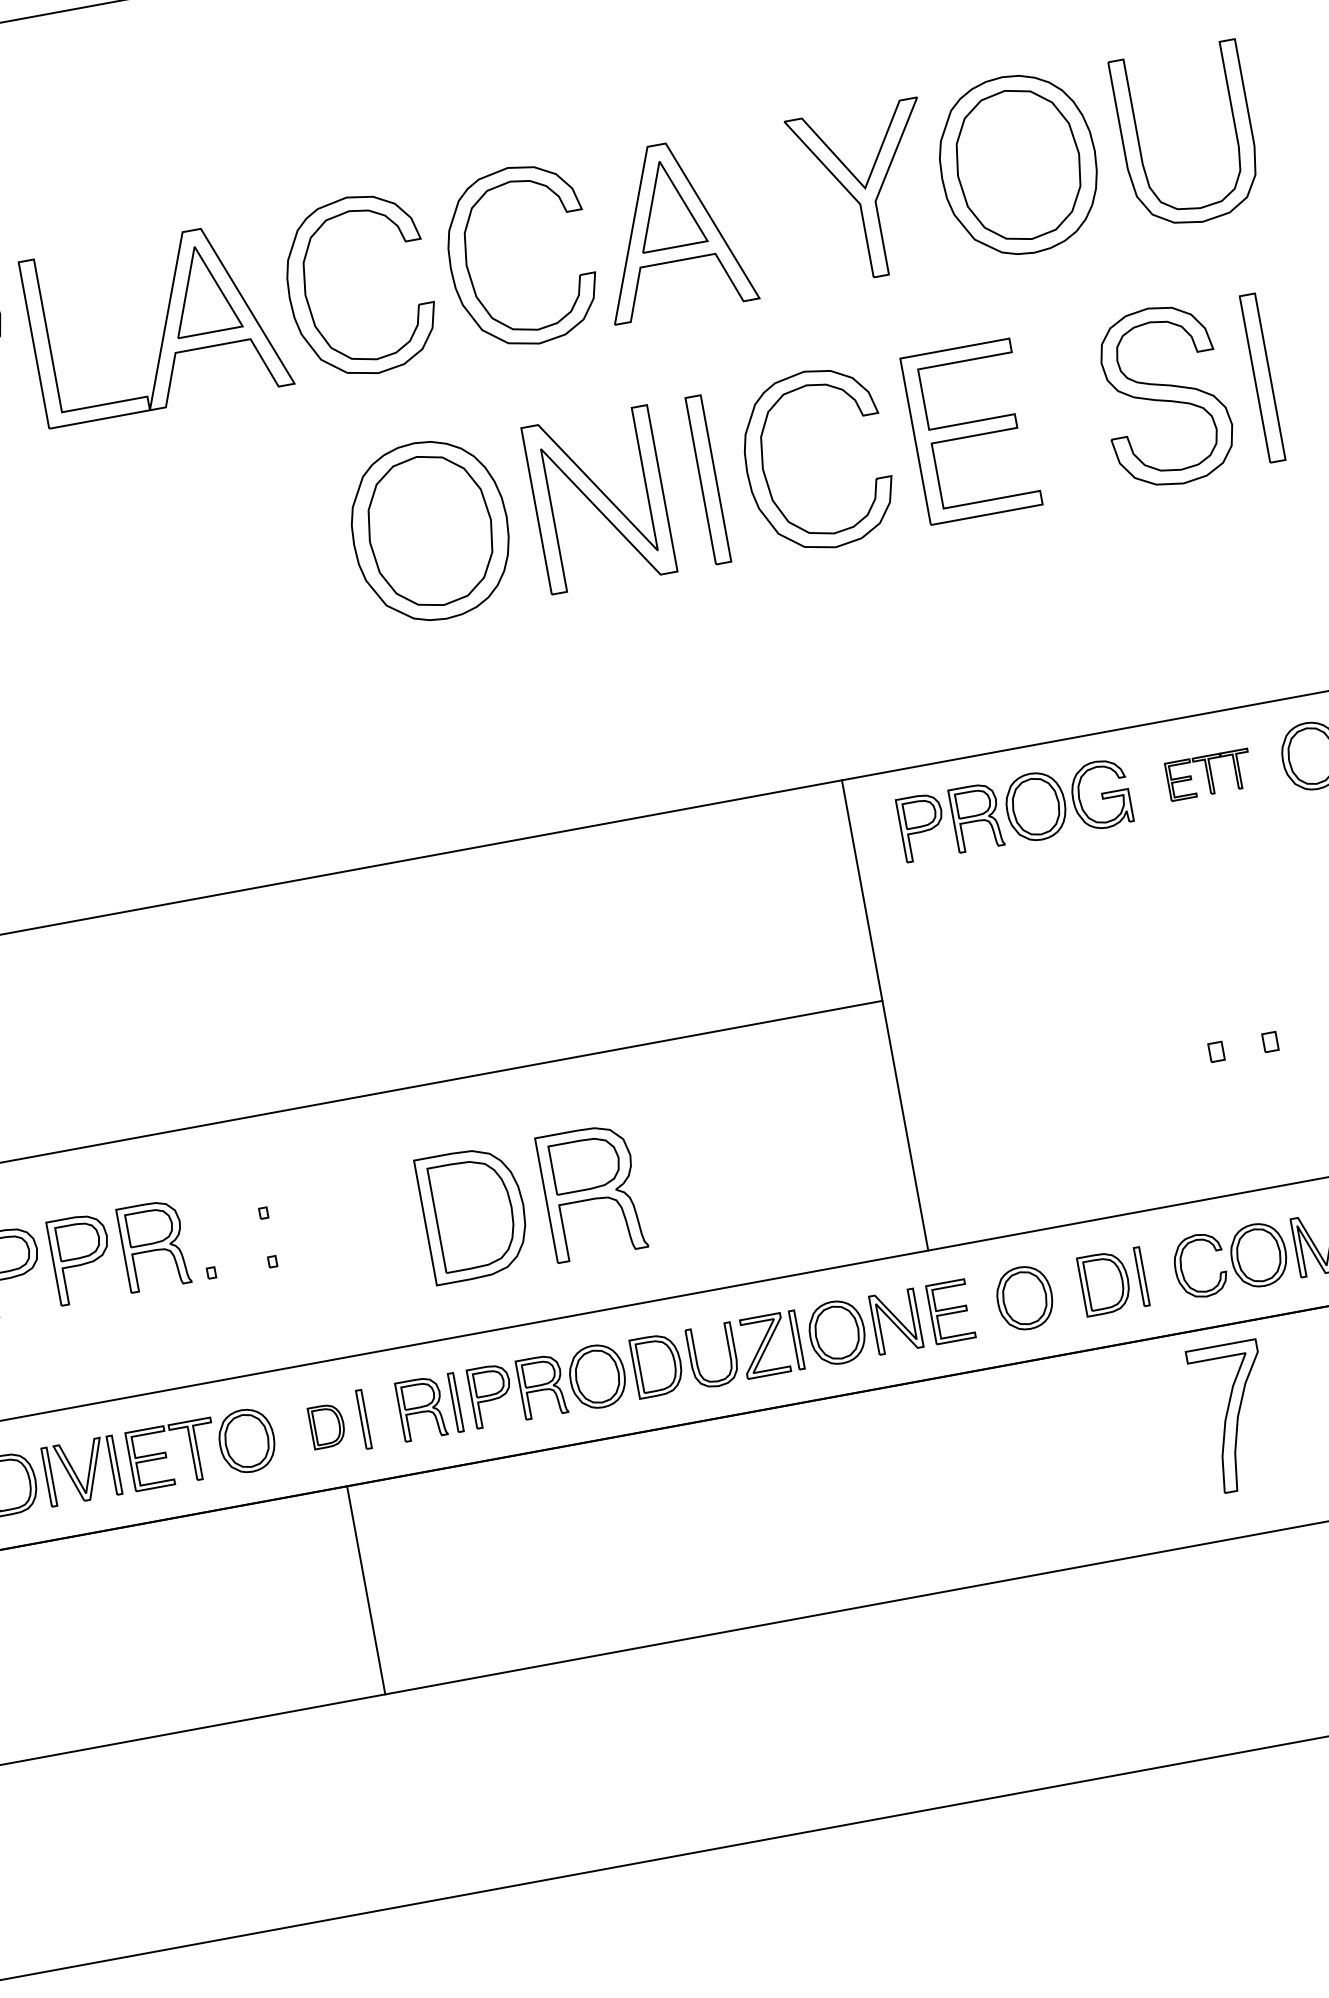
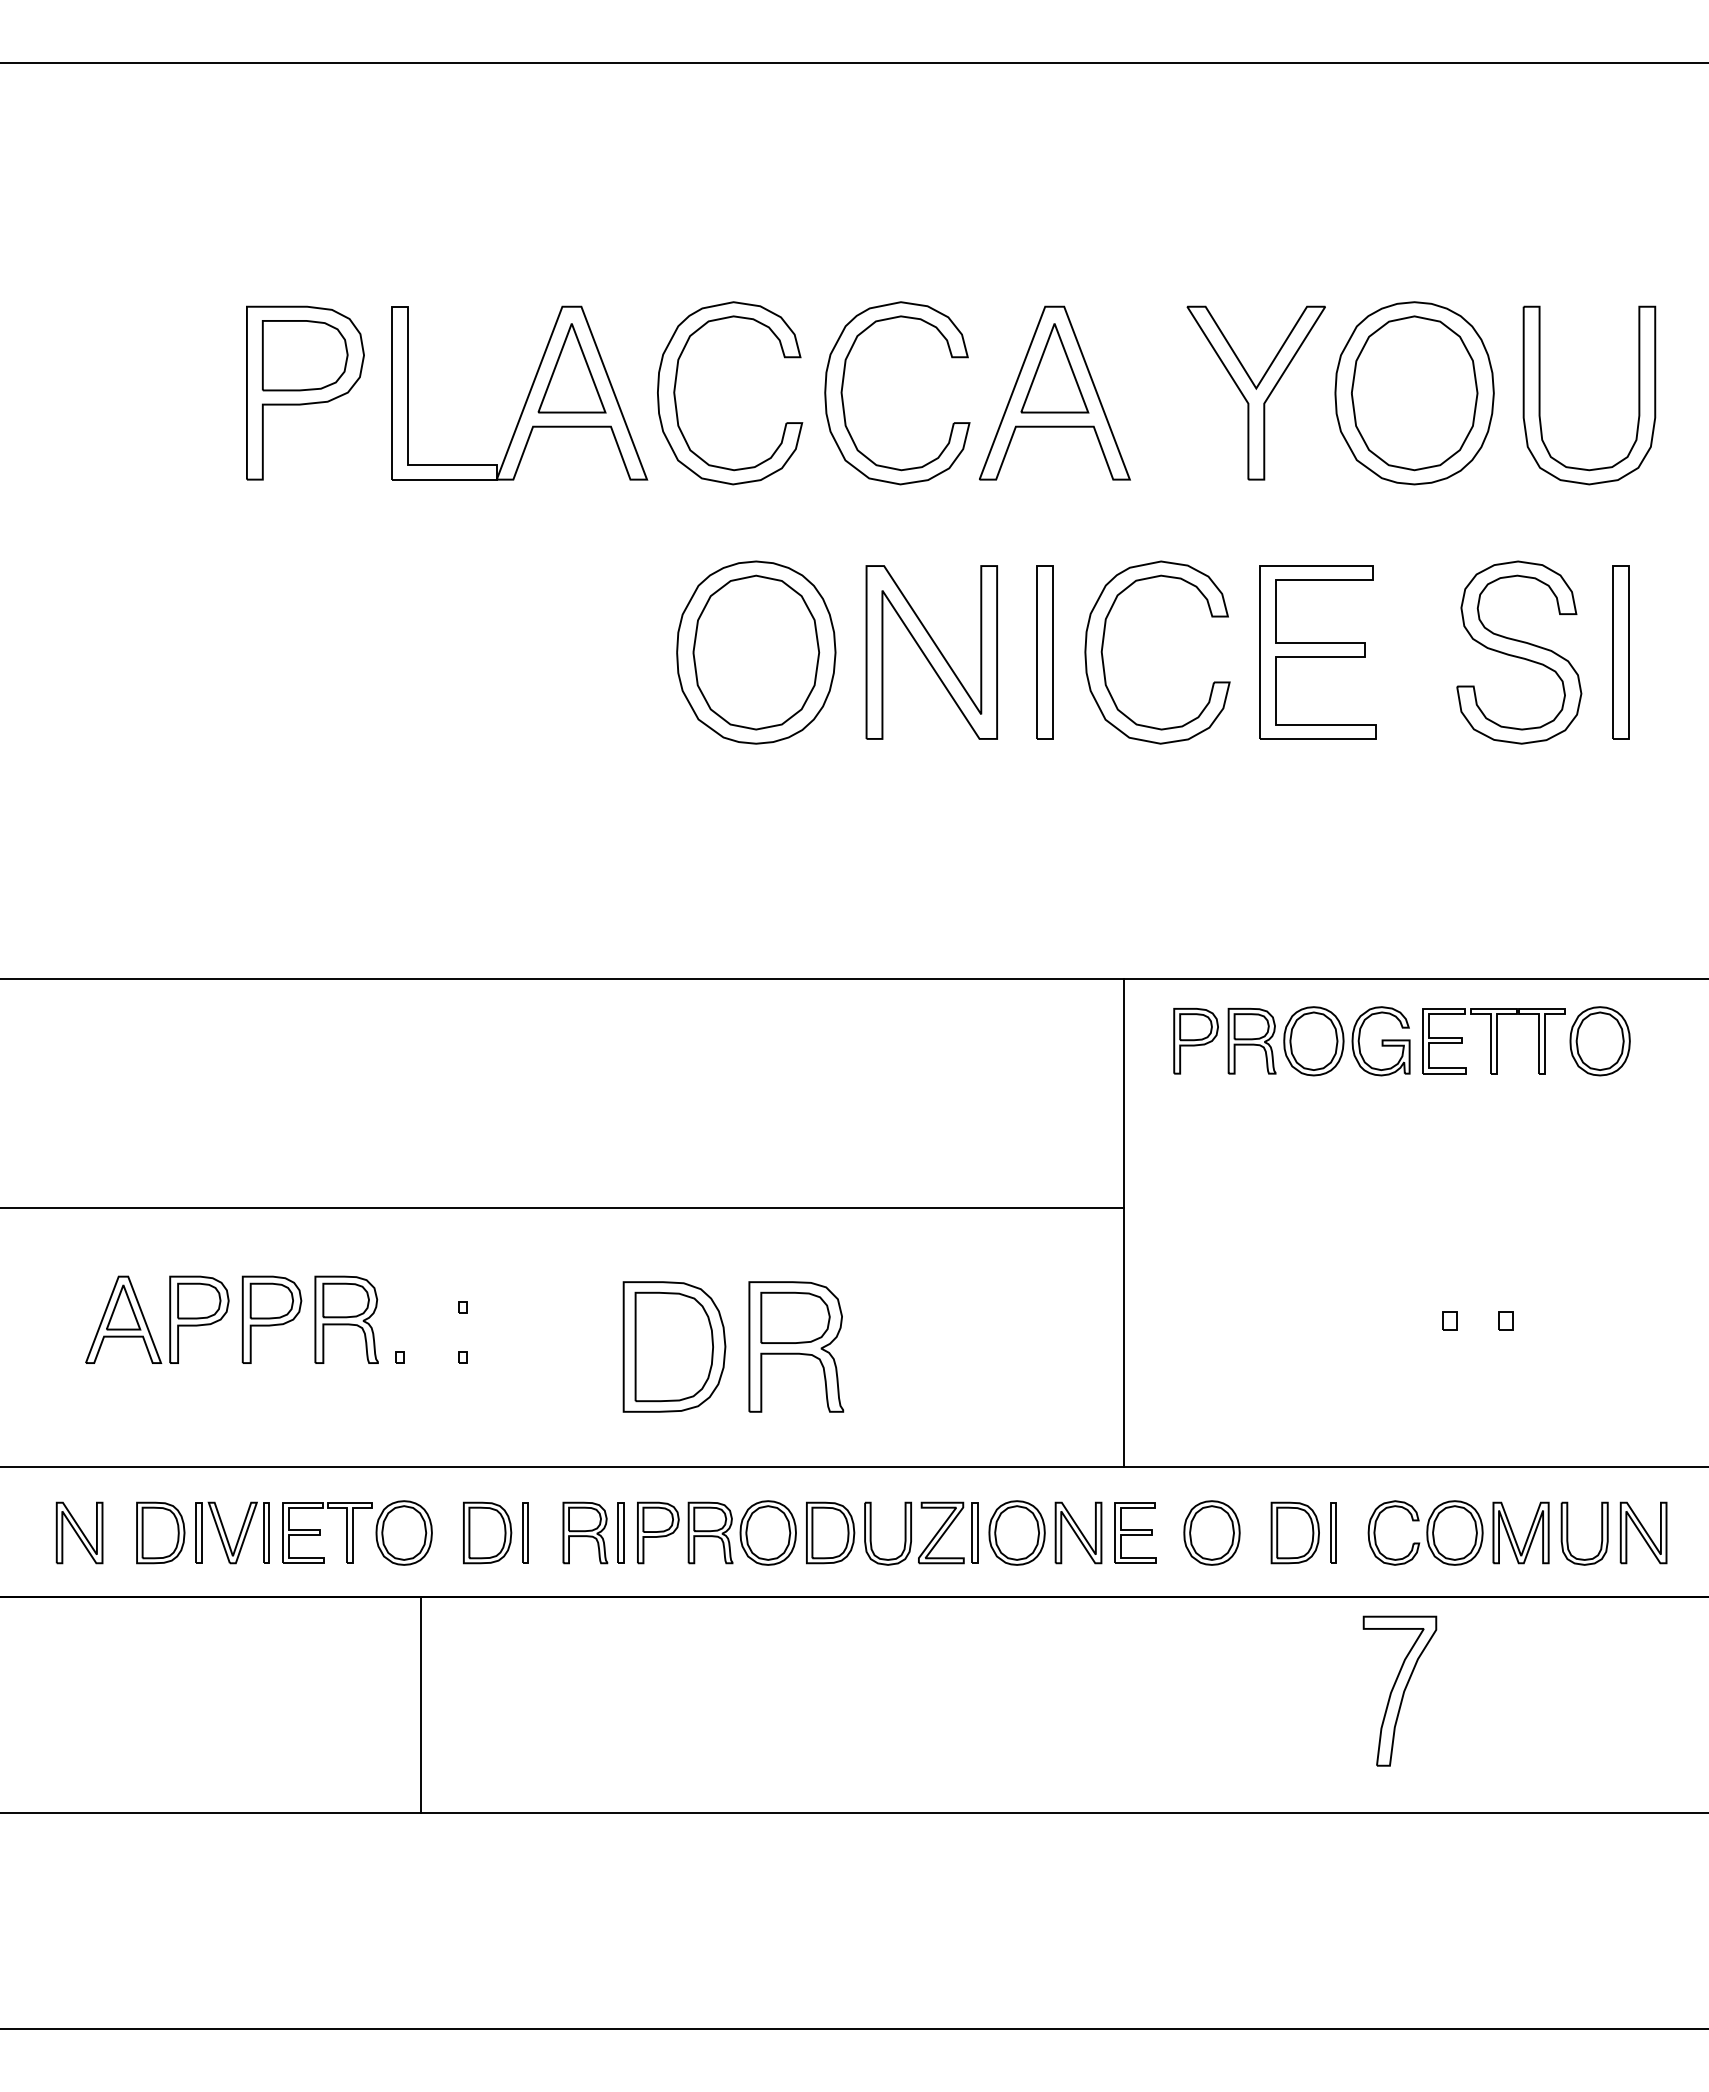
part: (1209, 775) -> (1493, 1041), size x1.67
part: (327, 1425) -> (487, 1532), size x1.43
line: (366, 1590) -> (421, 1705), moved

